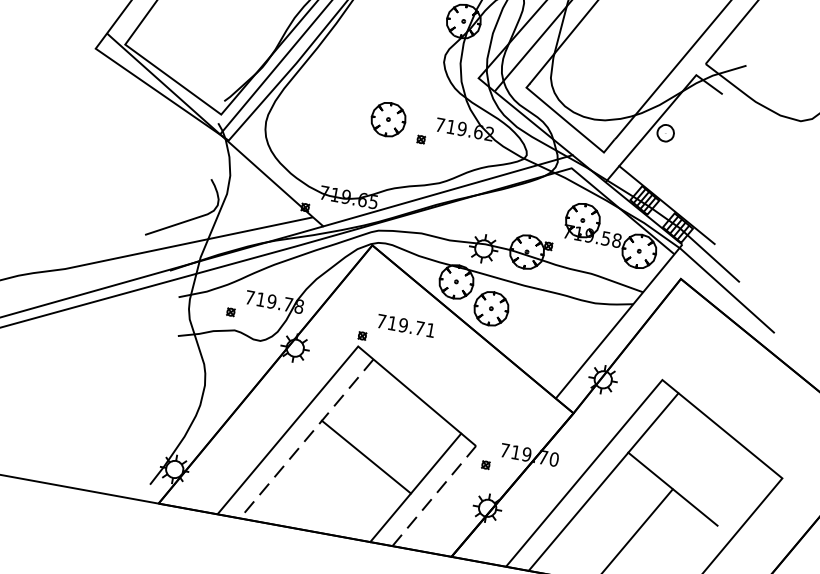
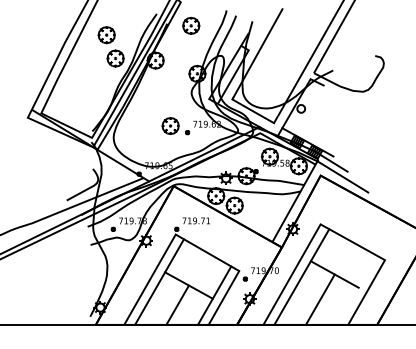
line: (306, 439) -> (159, 282), dashed -> solid
line: (335, 492) -> (177, 304), added
line: (433, 494) -> (223, 297), dashed -> solid

